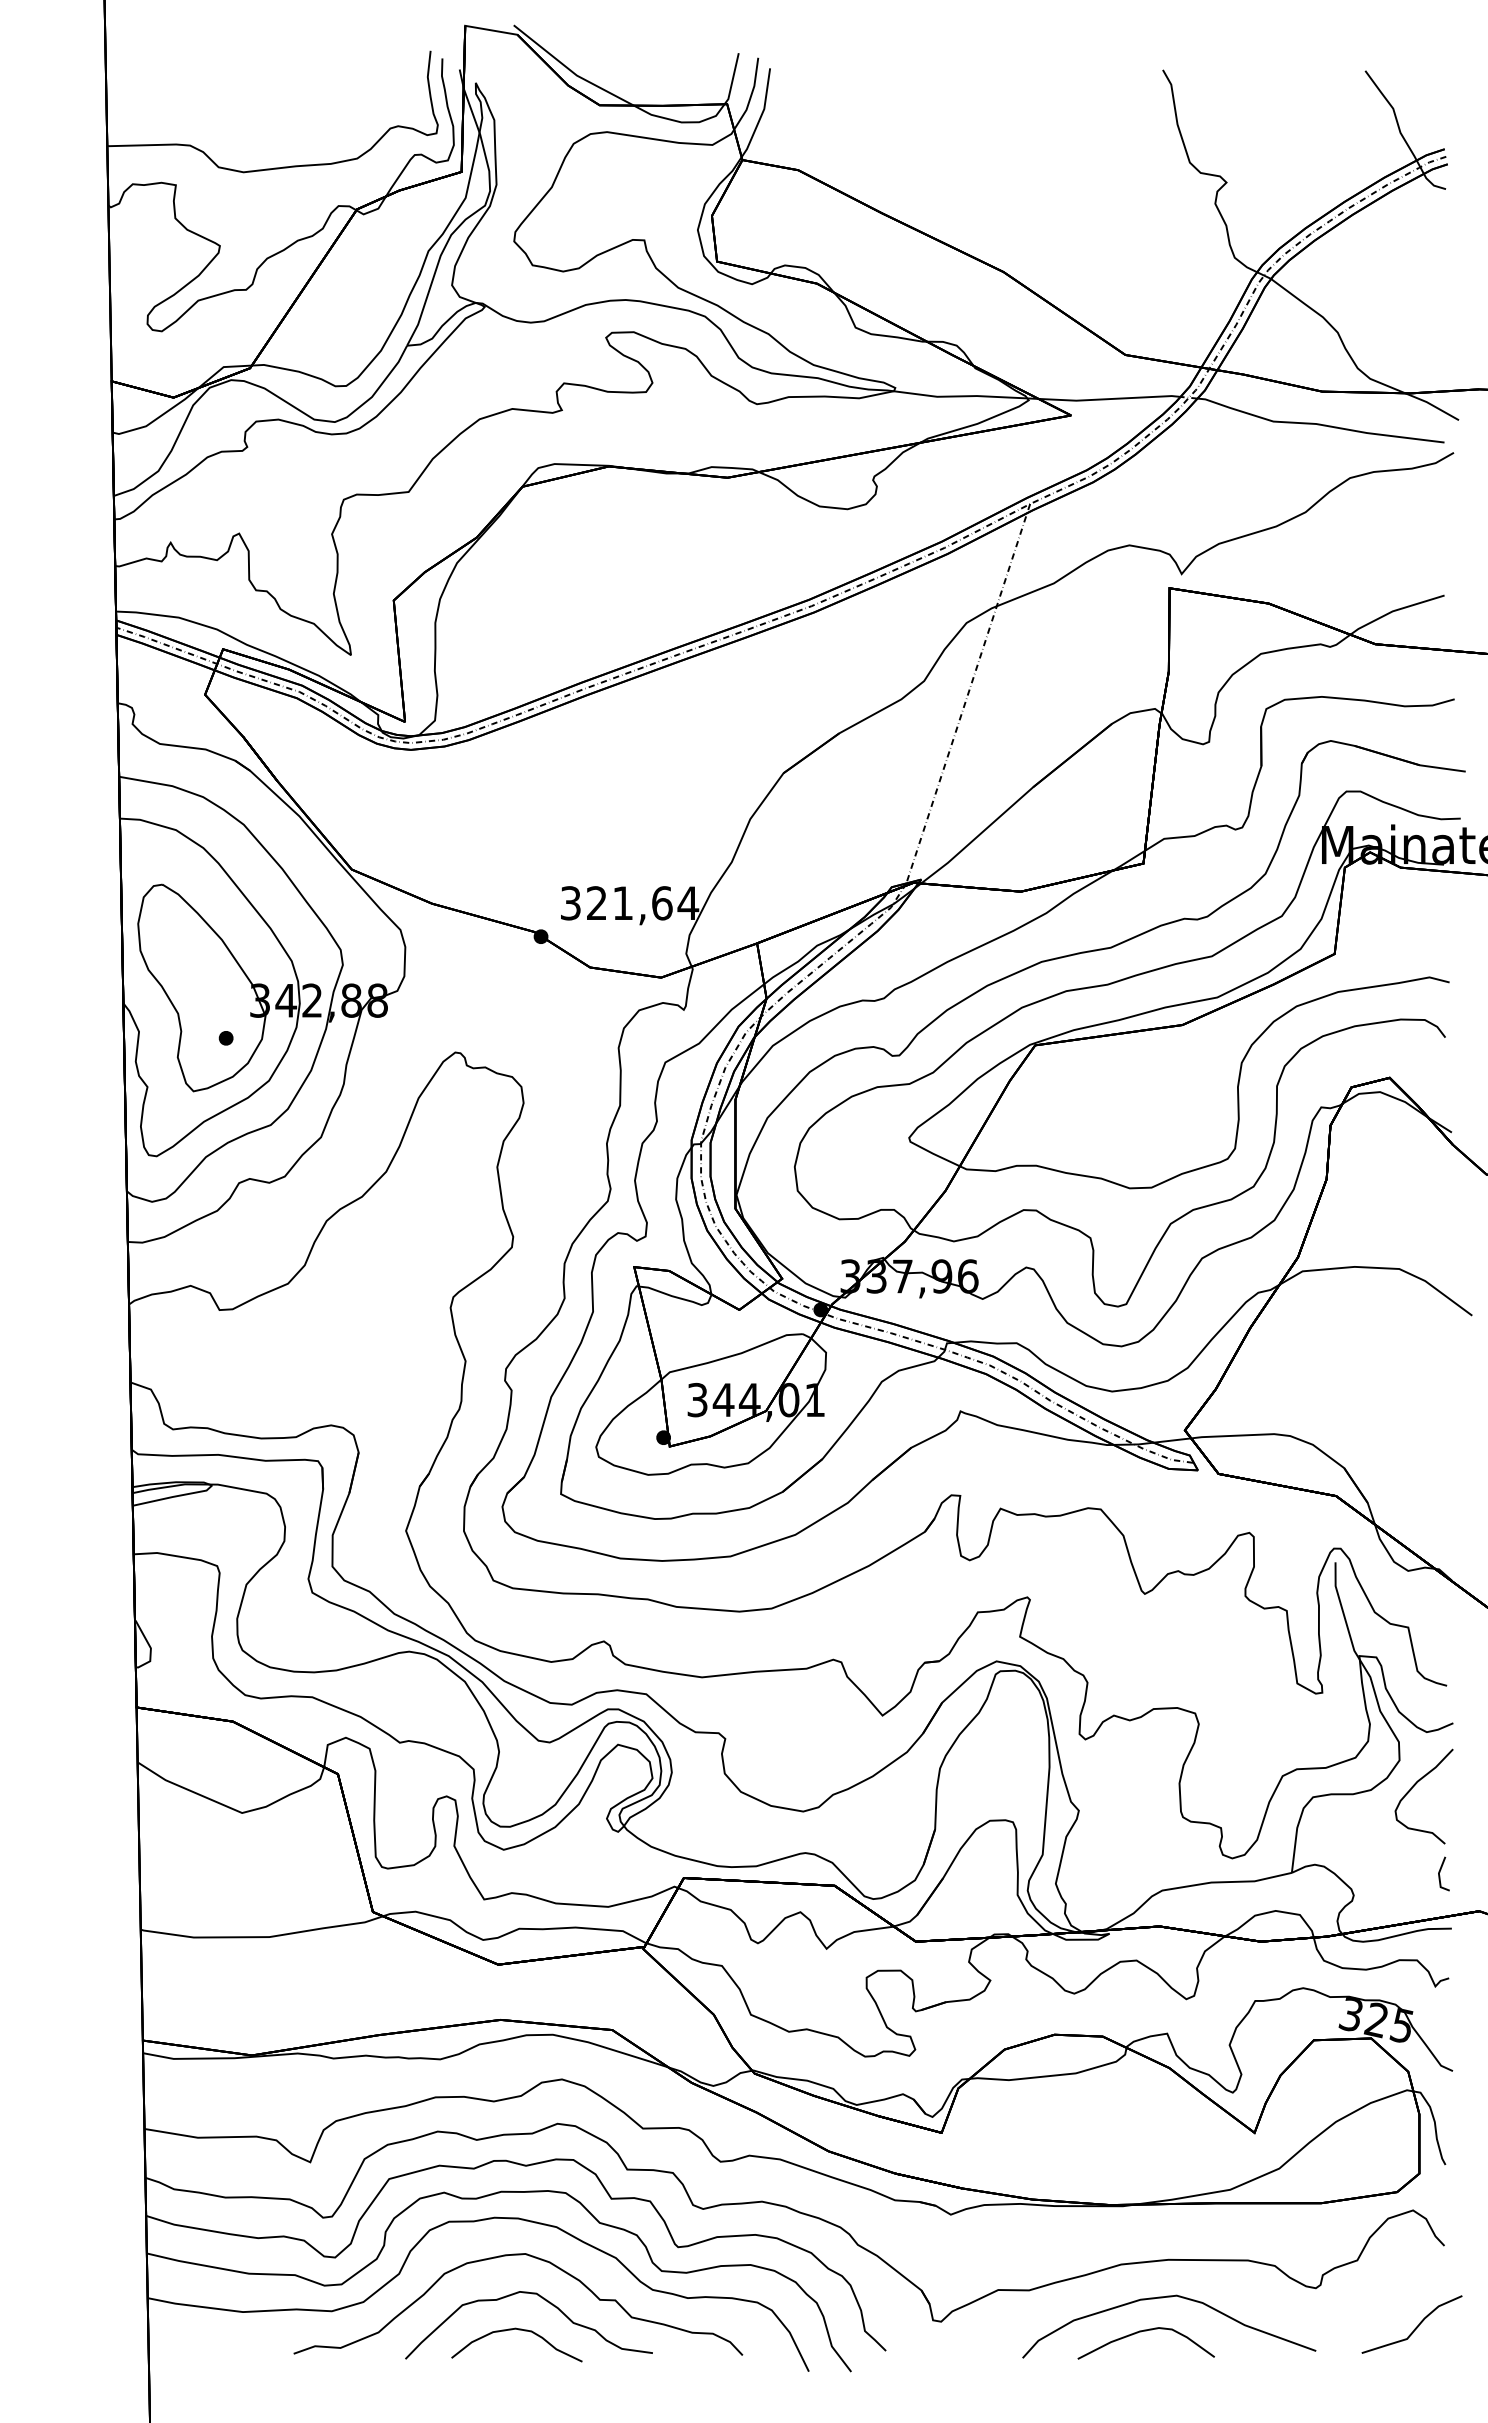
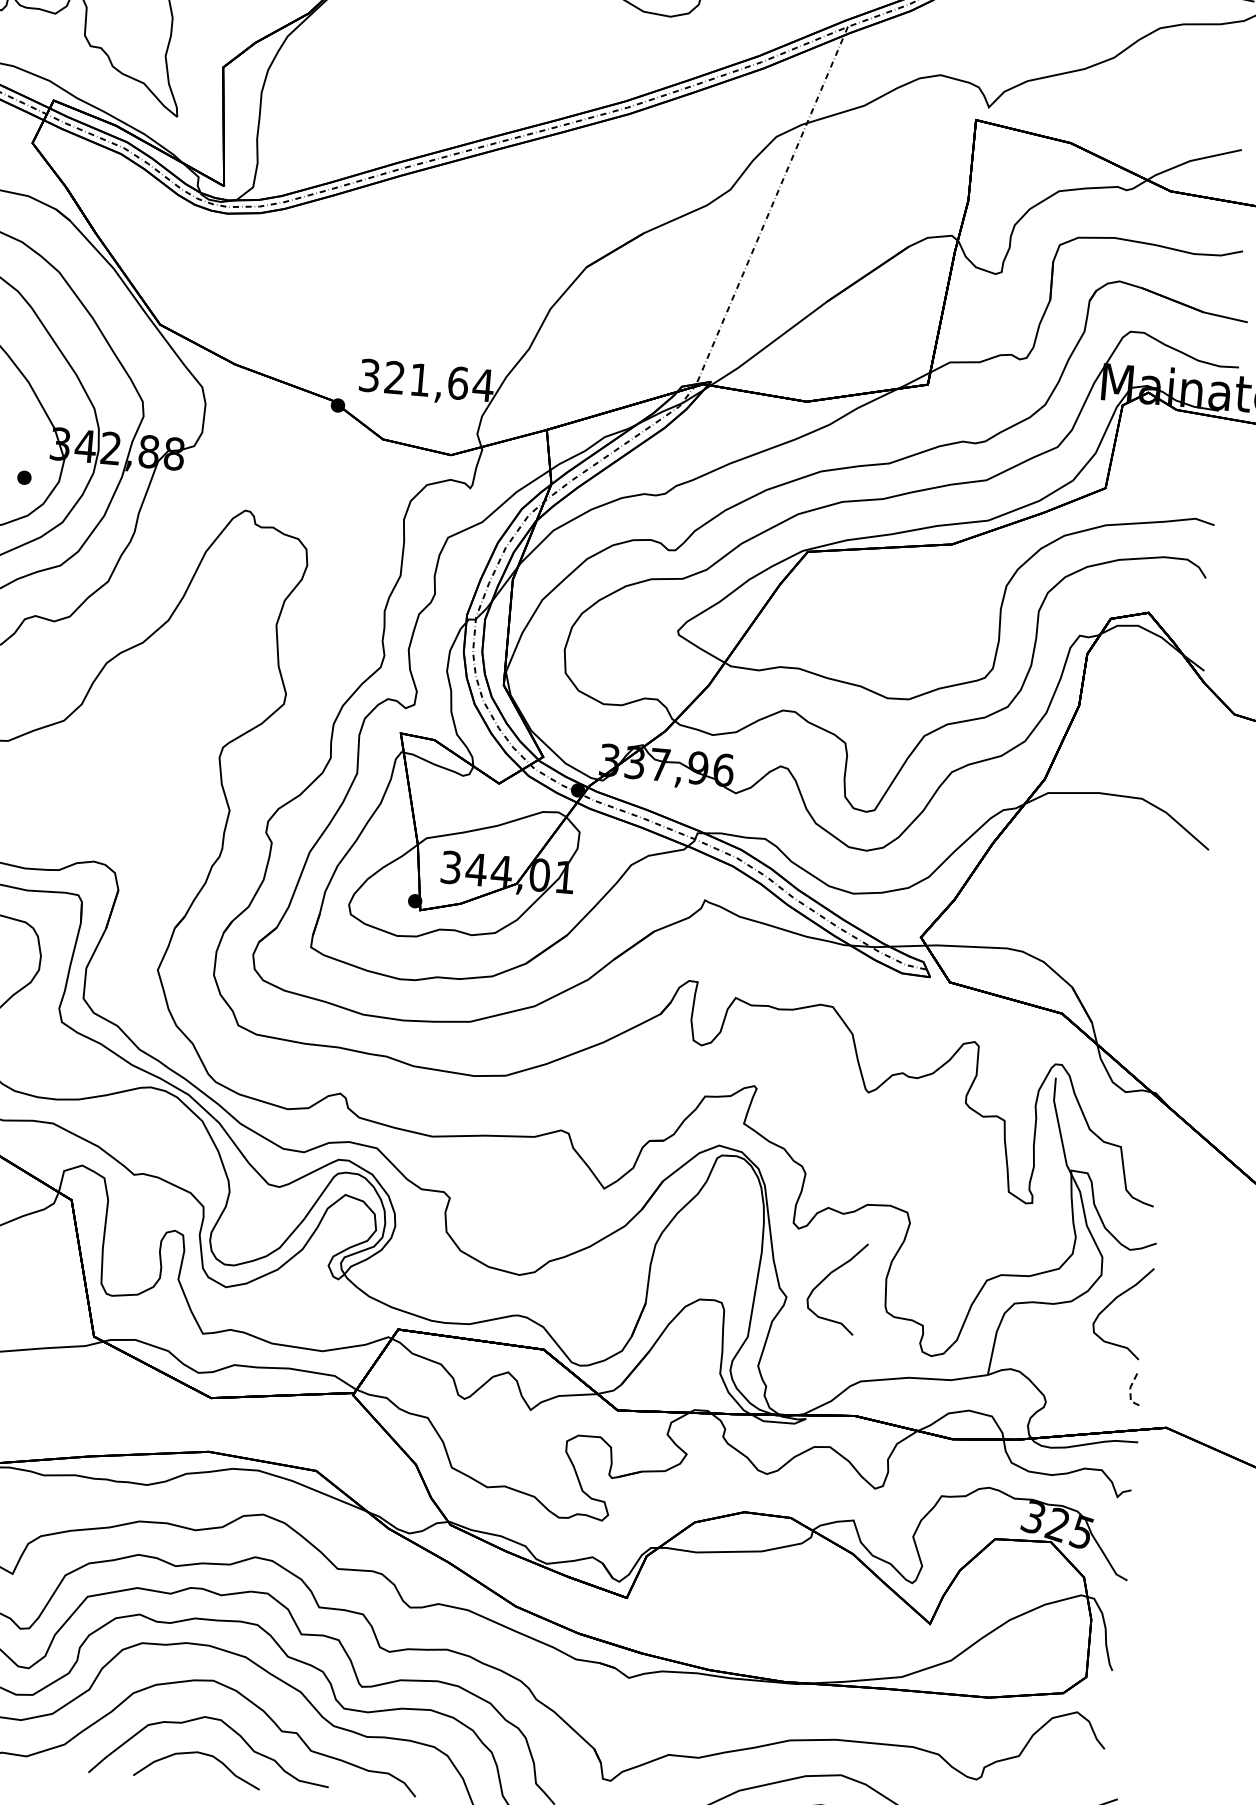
curve: (1119, 1786) -> (827, 1277), added
line: (1439, 1876) -> (1130, 1390), solid -> dashed

